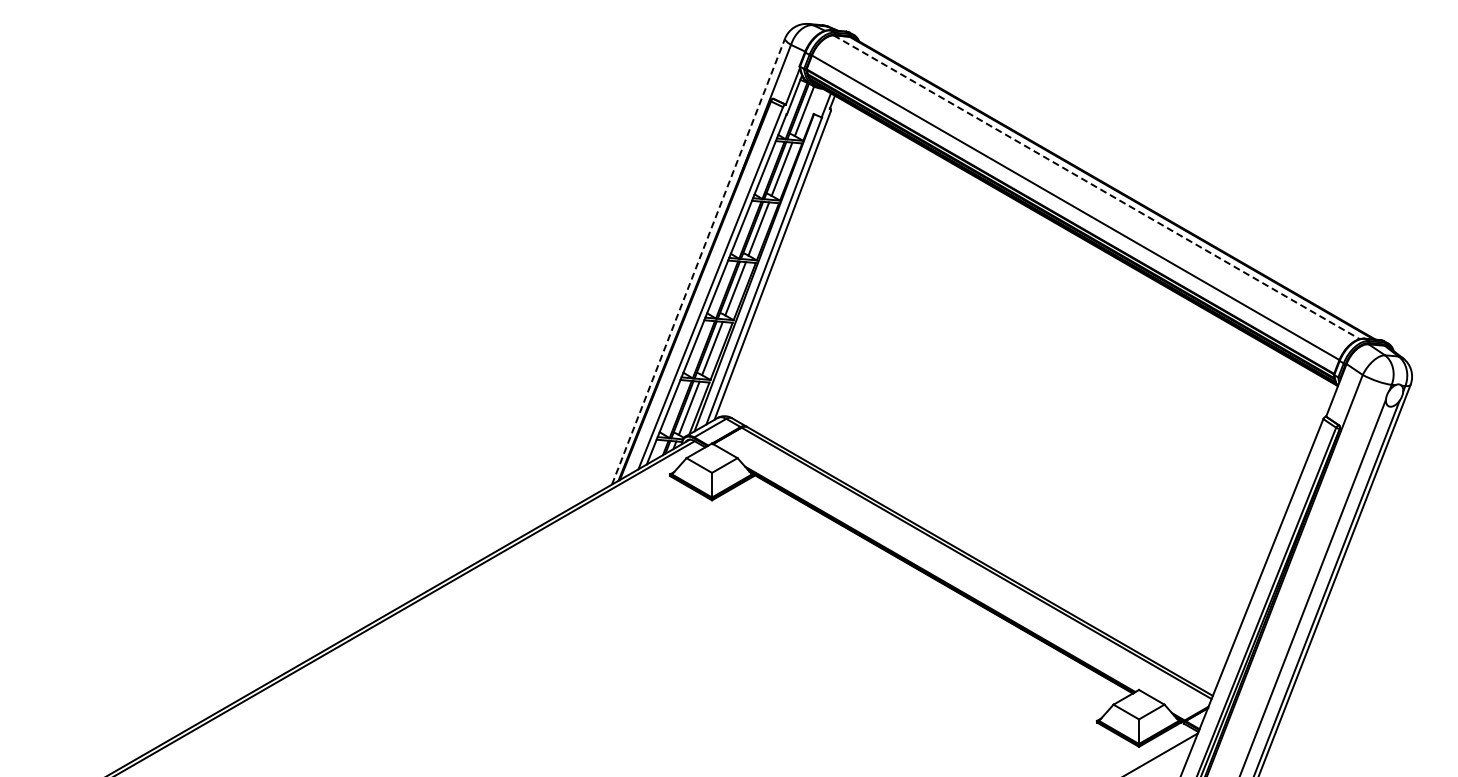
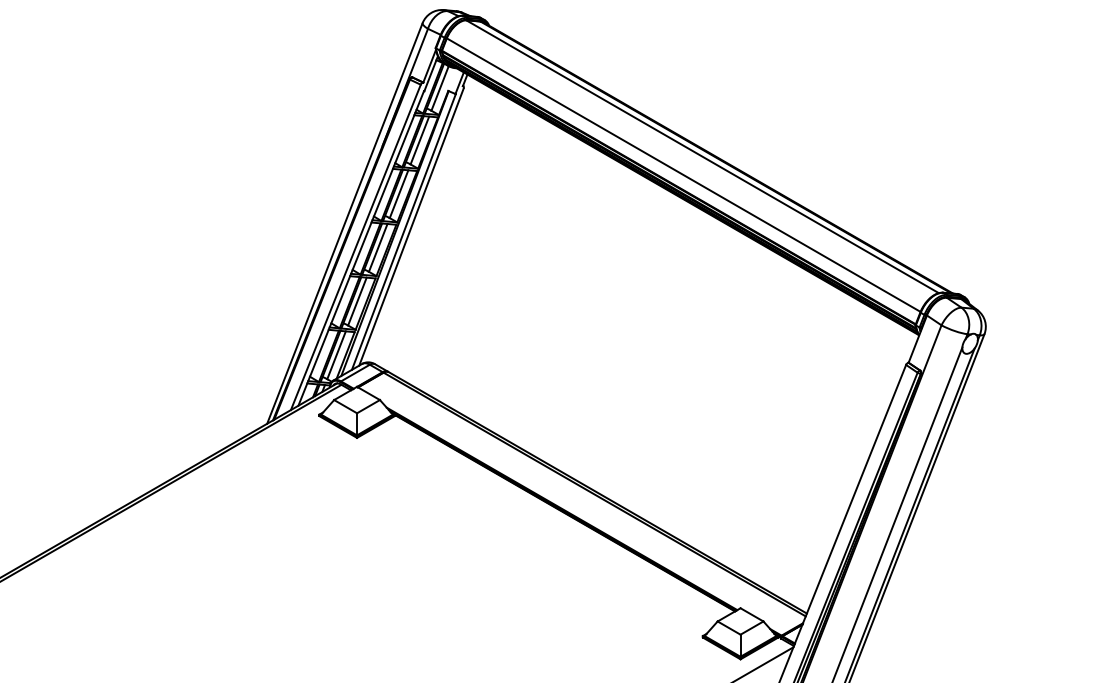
line: (1096, 187) -> (702, 156), dashed -> solid
line: (698, 261) -> (344, 223), dashed -> solid

